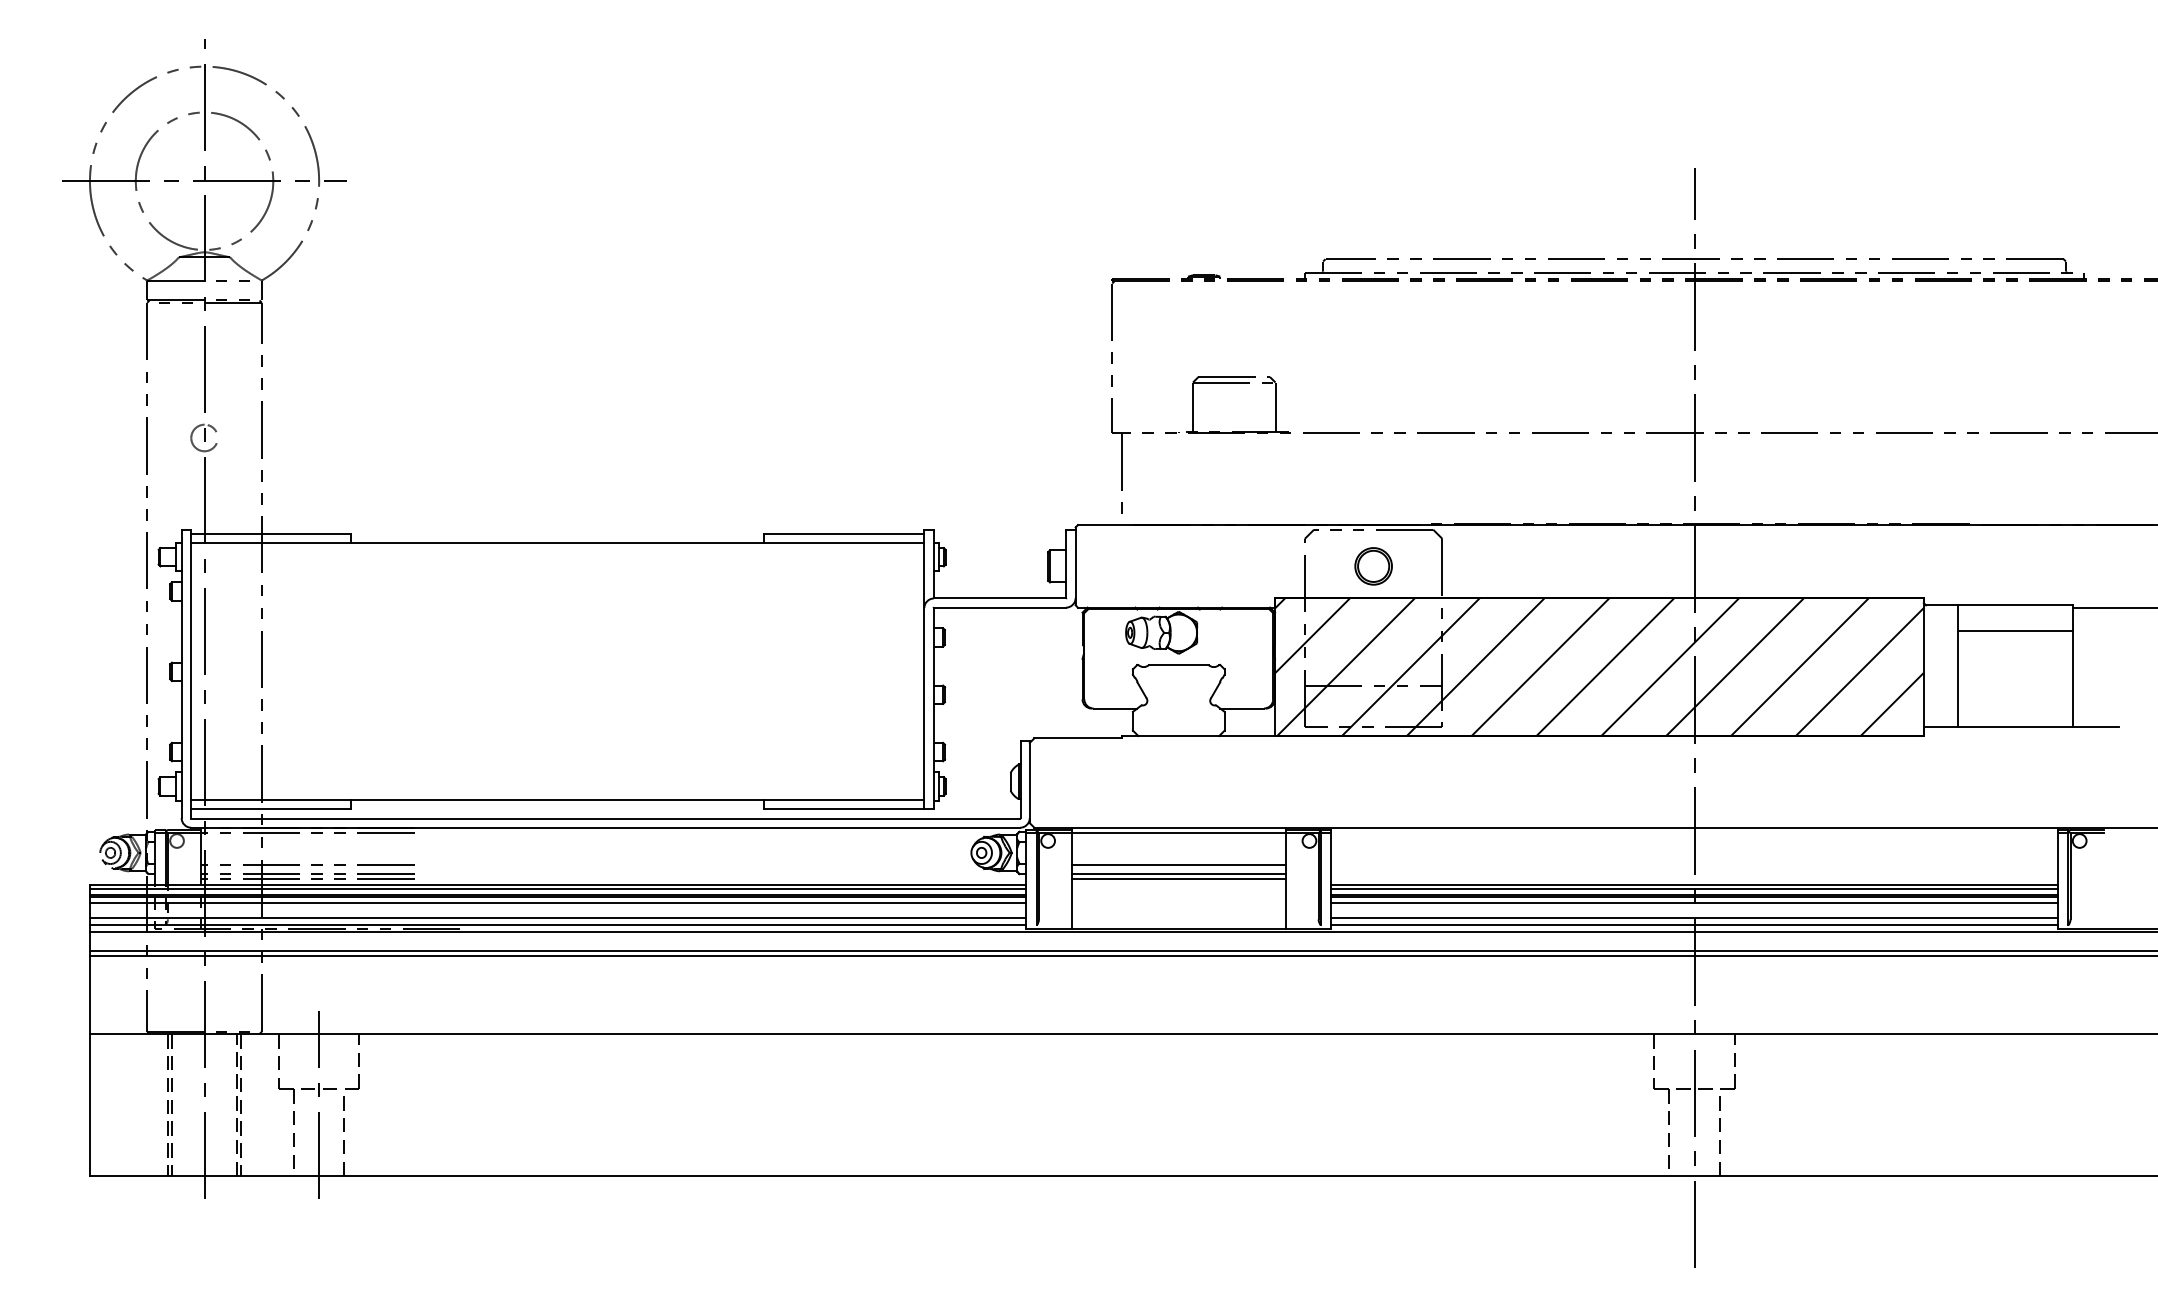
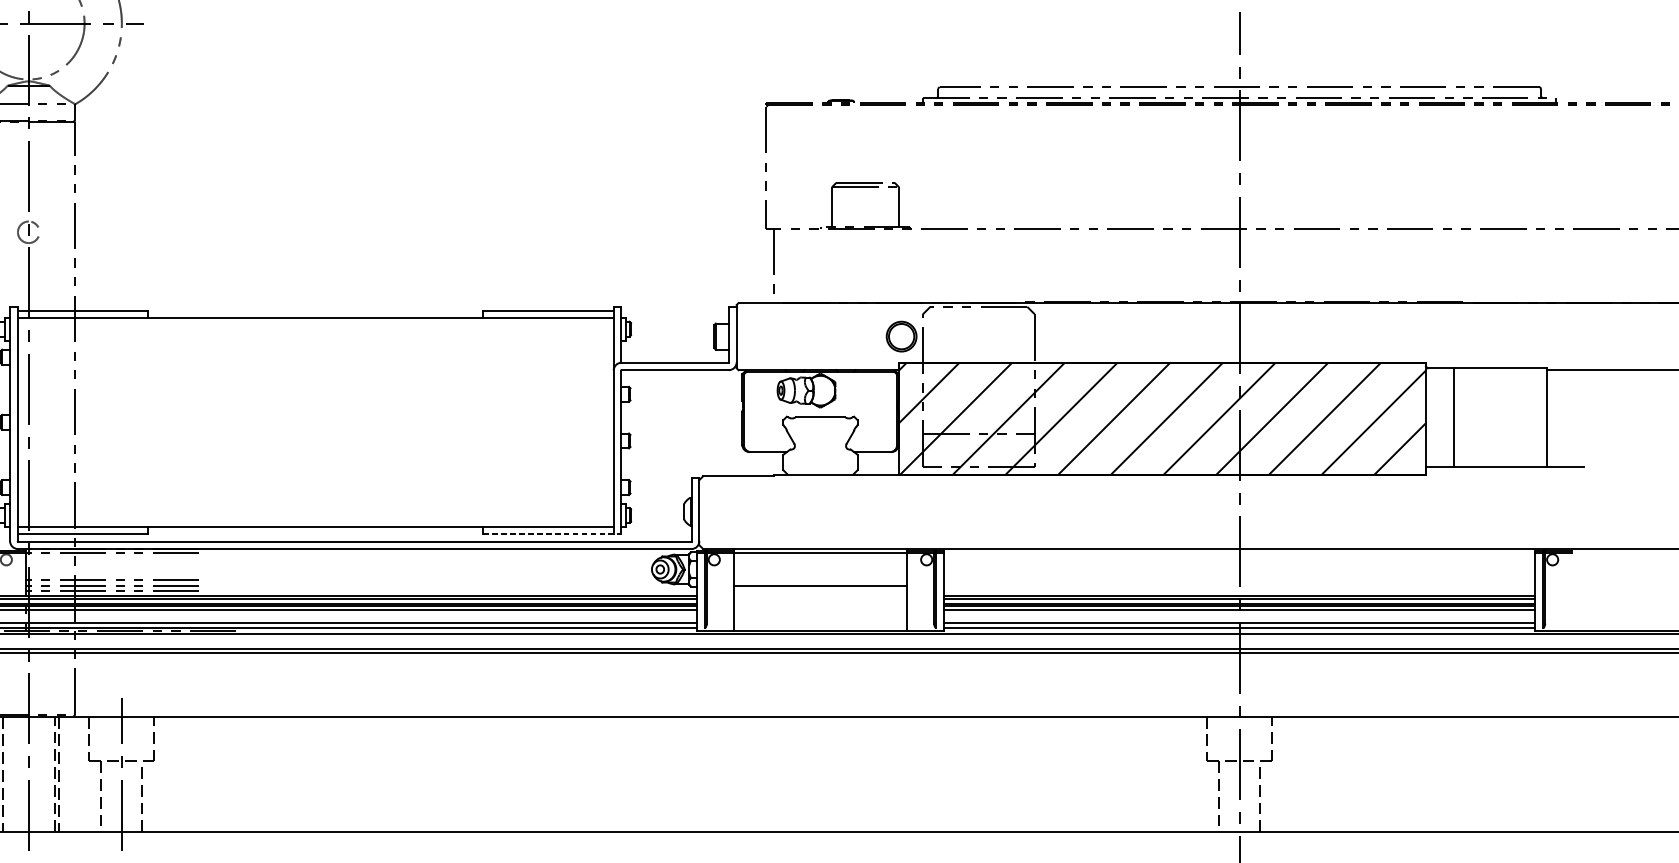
part: (1373, 566) -> (901, 336), moved
line: (2015, 630) -> (1500, 388), removed
line: (848, 809) -> (552, 534), solid -> dashed
line: (1178, 865) -> (820, 579), removed
line: (1178, 878) -> (820, 590), removed

